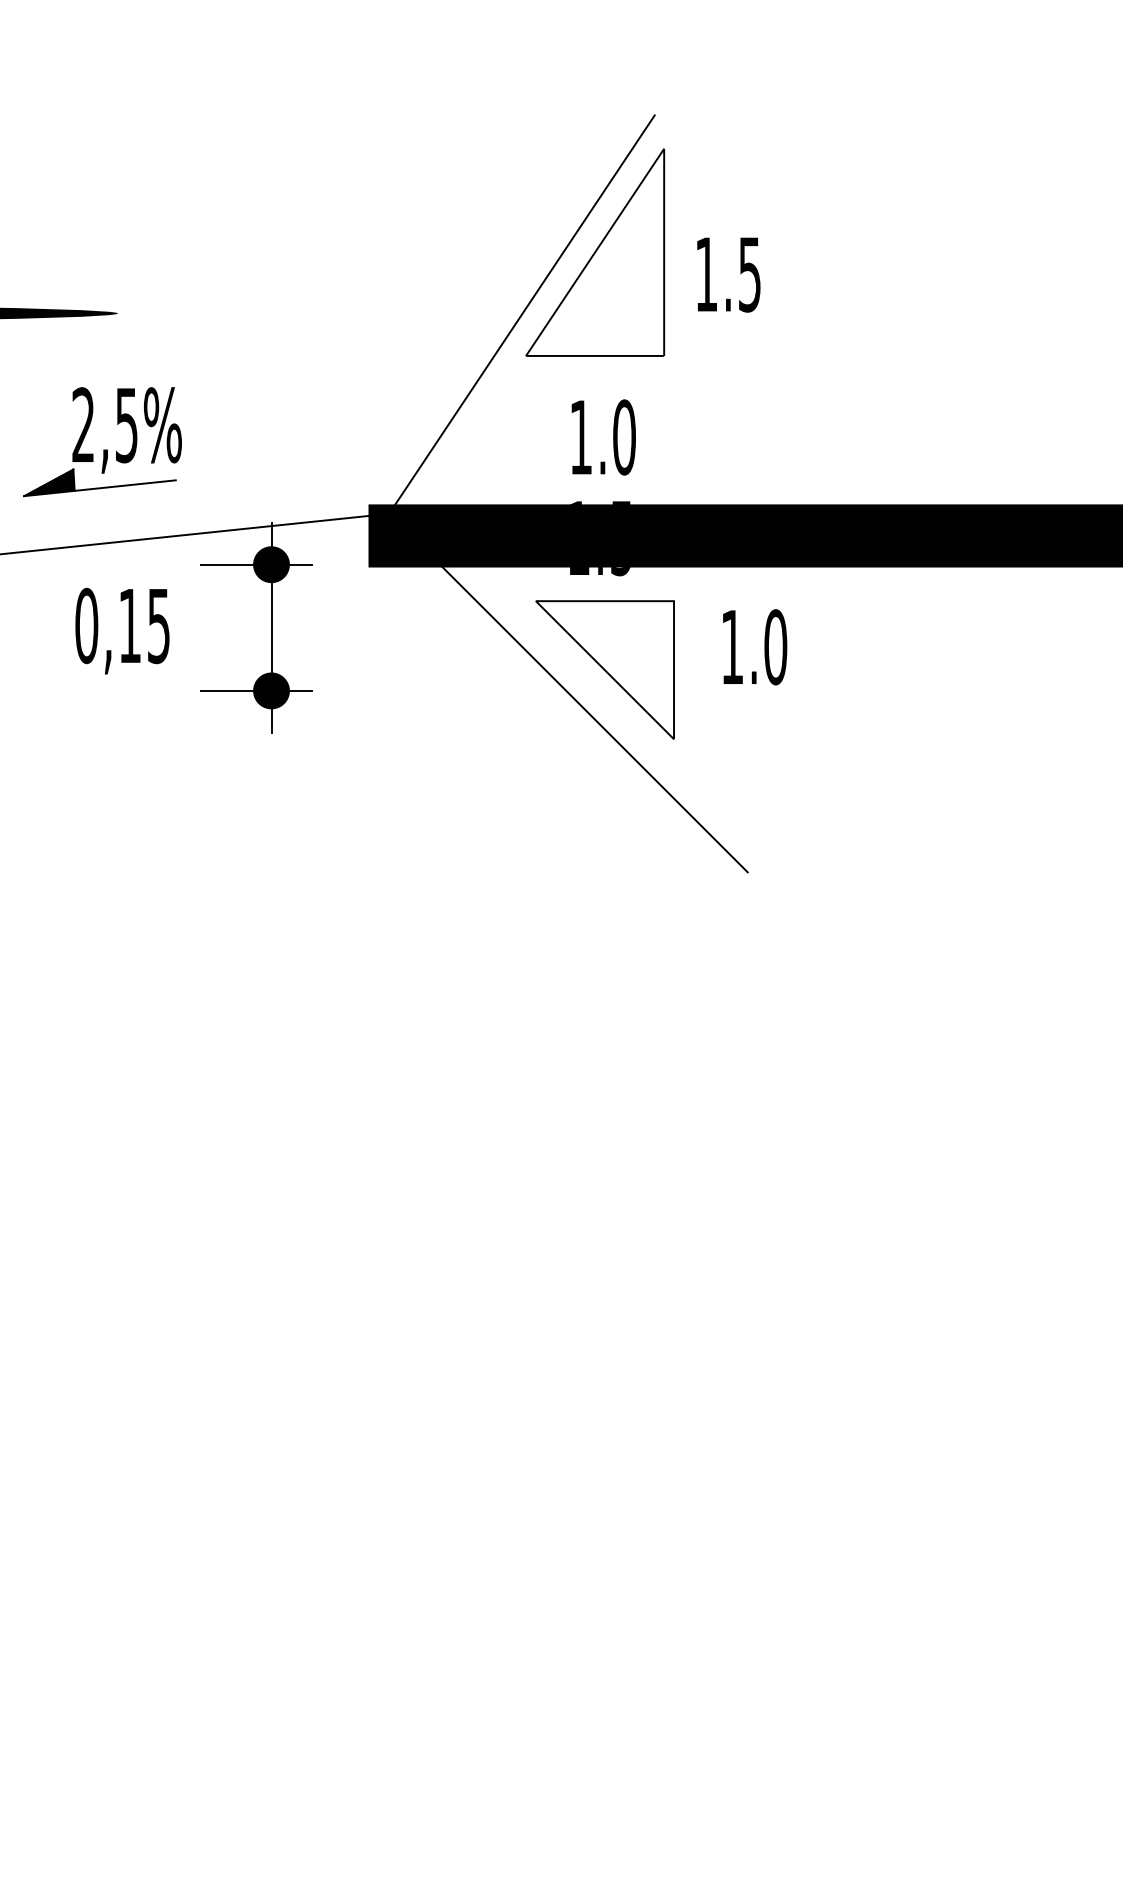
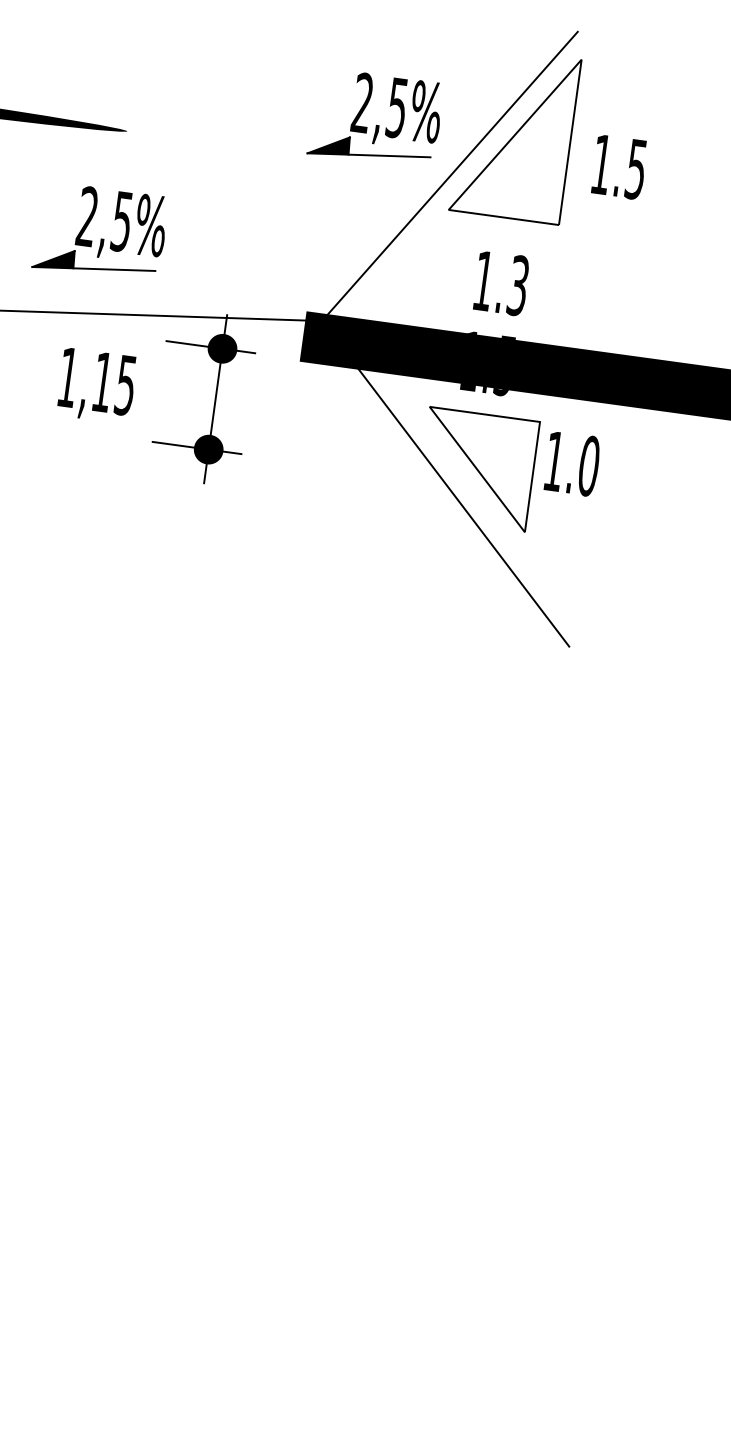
part: (422, 263) -> (376, 124), added
text: (624, 437) -> (518, 285), 1.0 -> 1.3
text: (86, 625) -> (68, 377), 0,15 -> 1,15
text: (755, 647) -> (572, 464), moved

